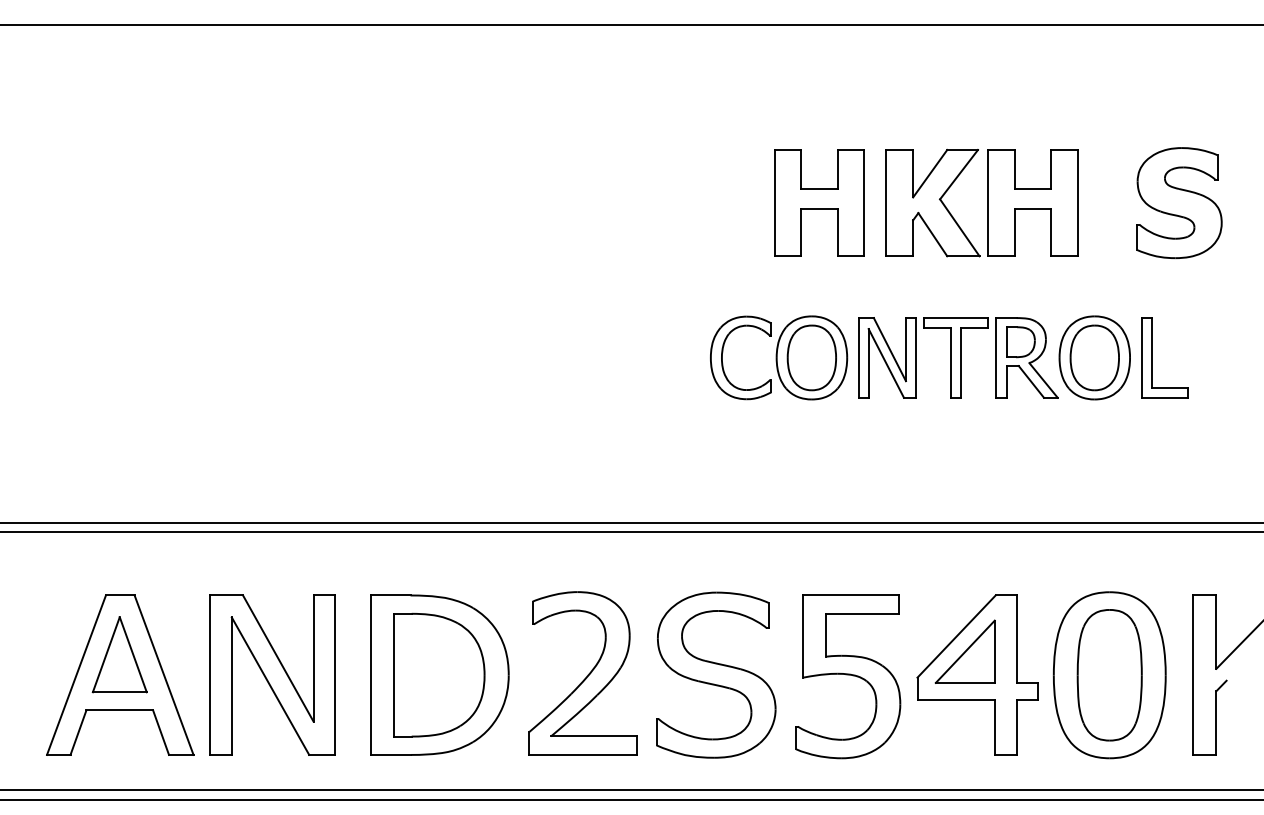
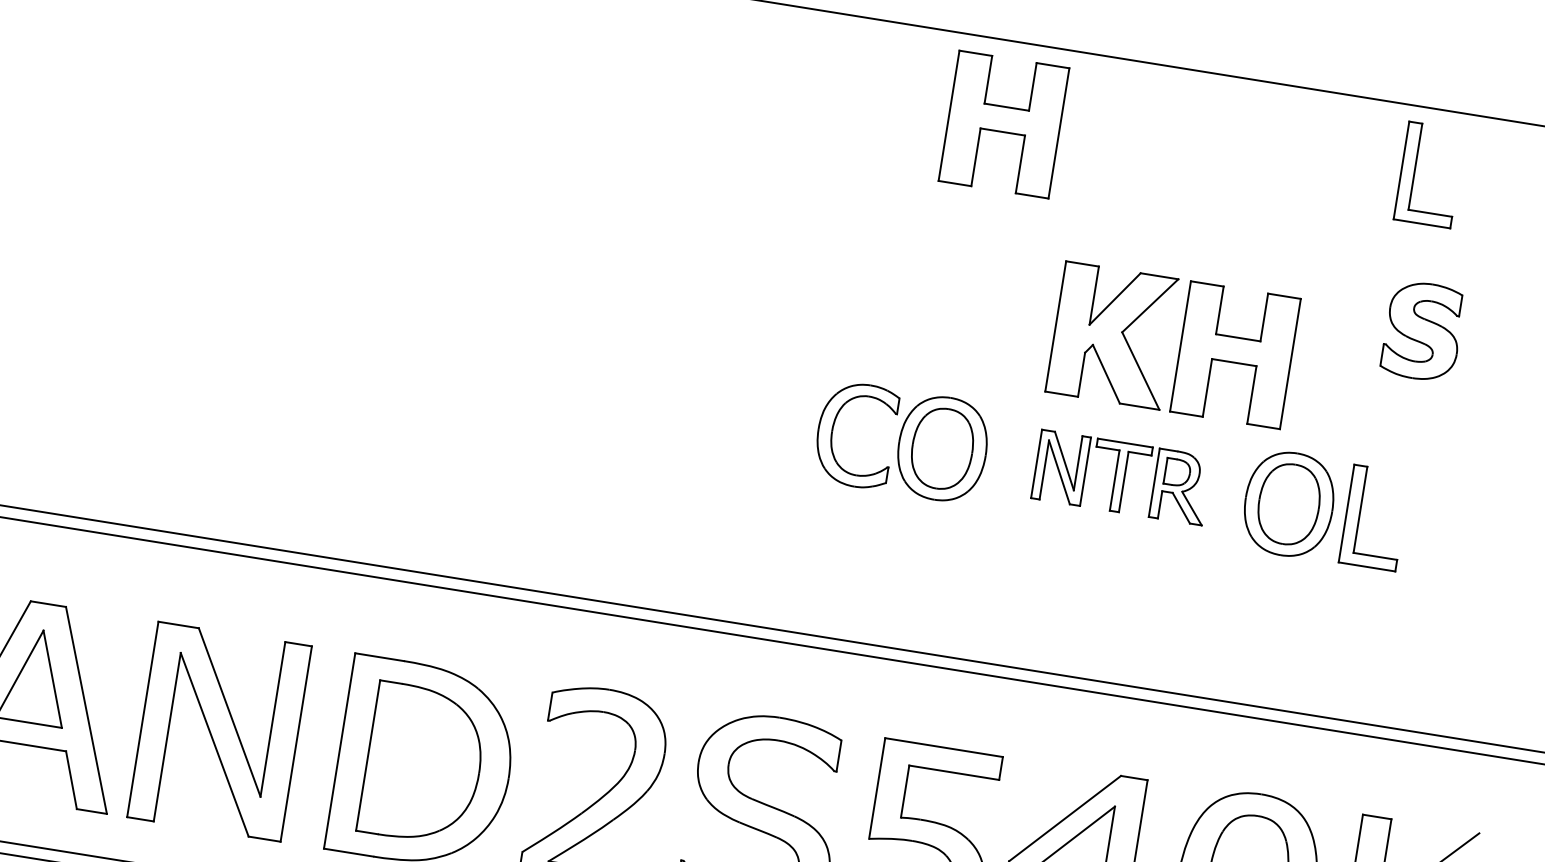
part: (1152, 77) -> (1414, 172), added
part: (819, 202) -> (1004, 123), moved
part: (981, 203) -> (1172, 345), moved
part: (1179, 203) -> (1423, 331), size x0.7
part: (958, 357) -> (1122, 477), size x0.7

